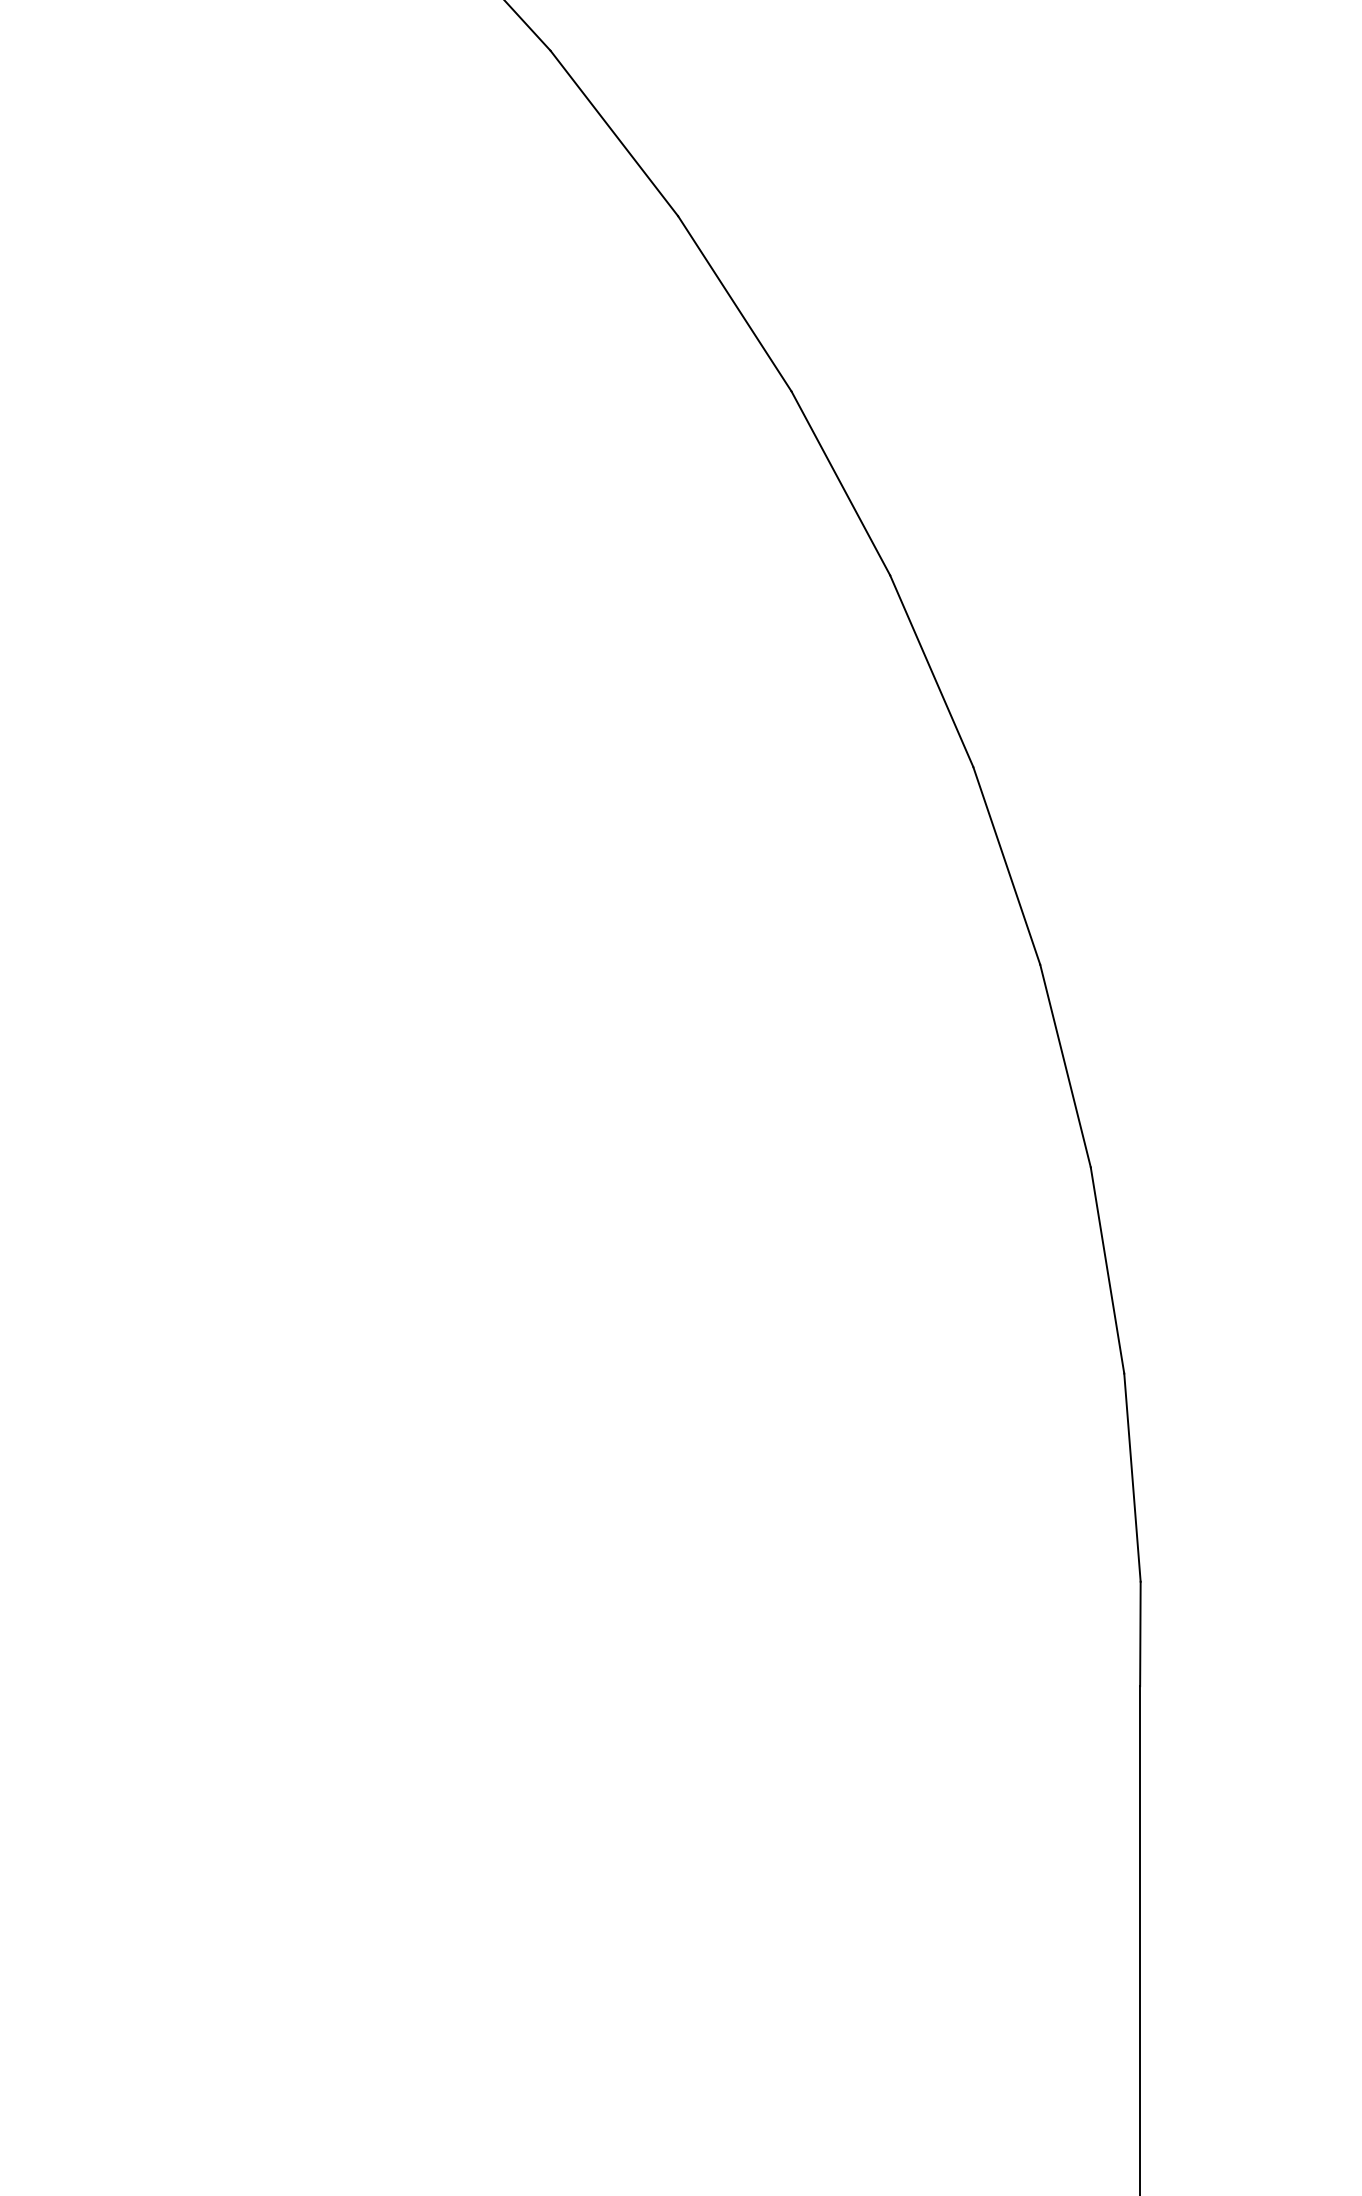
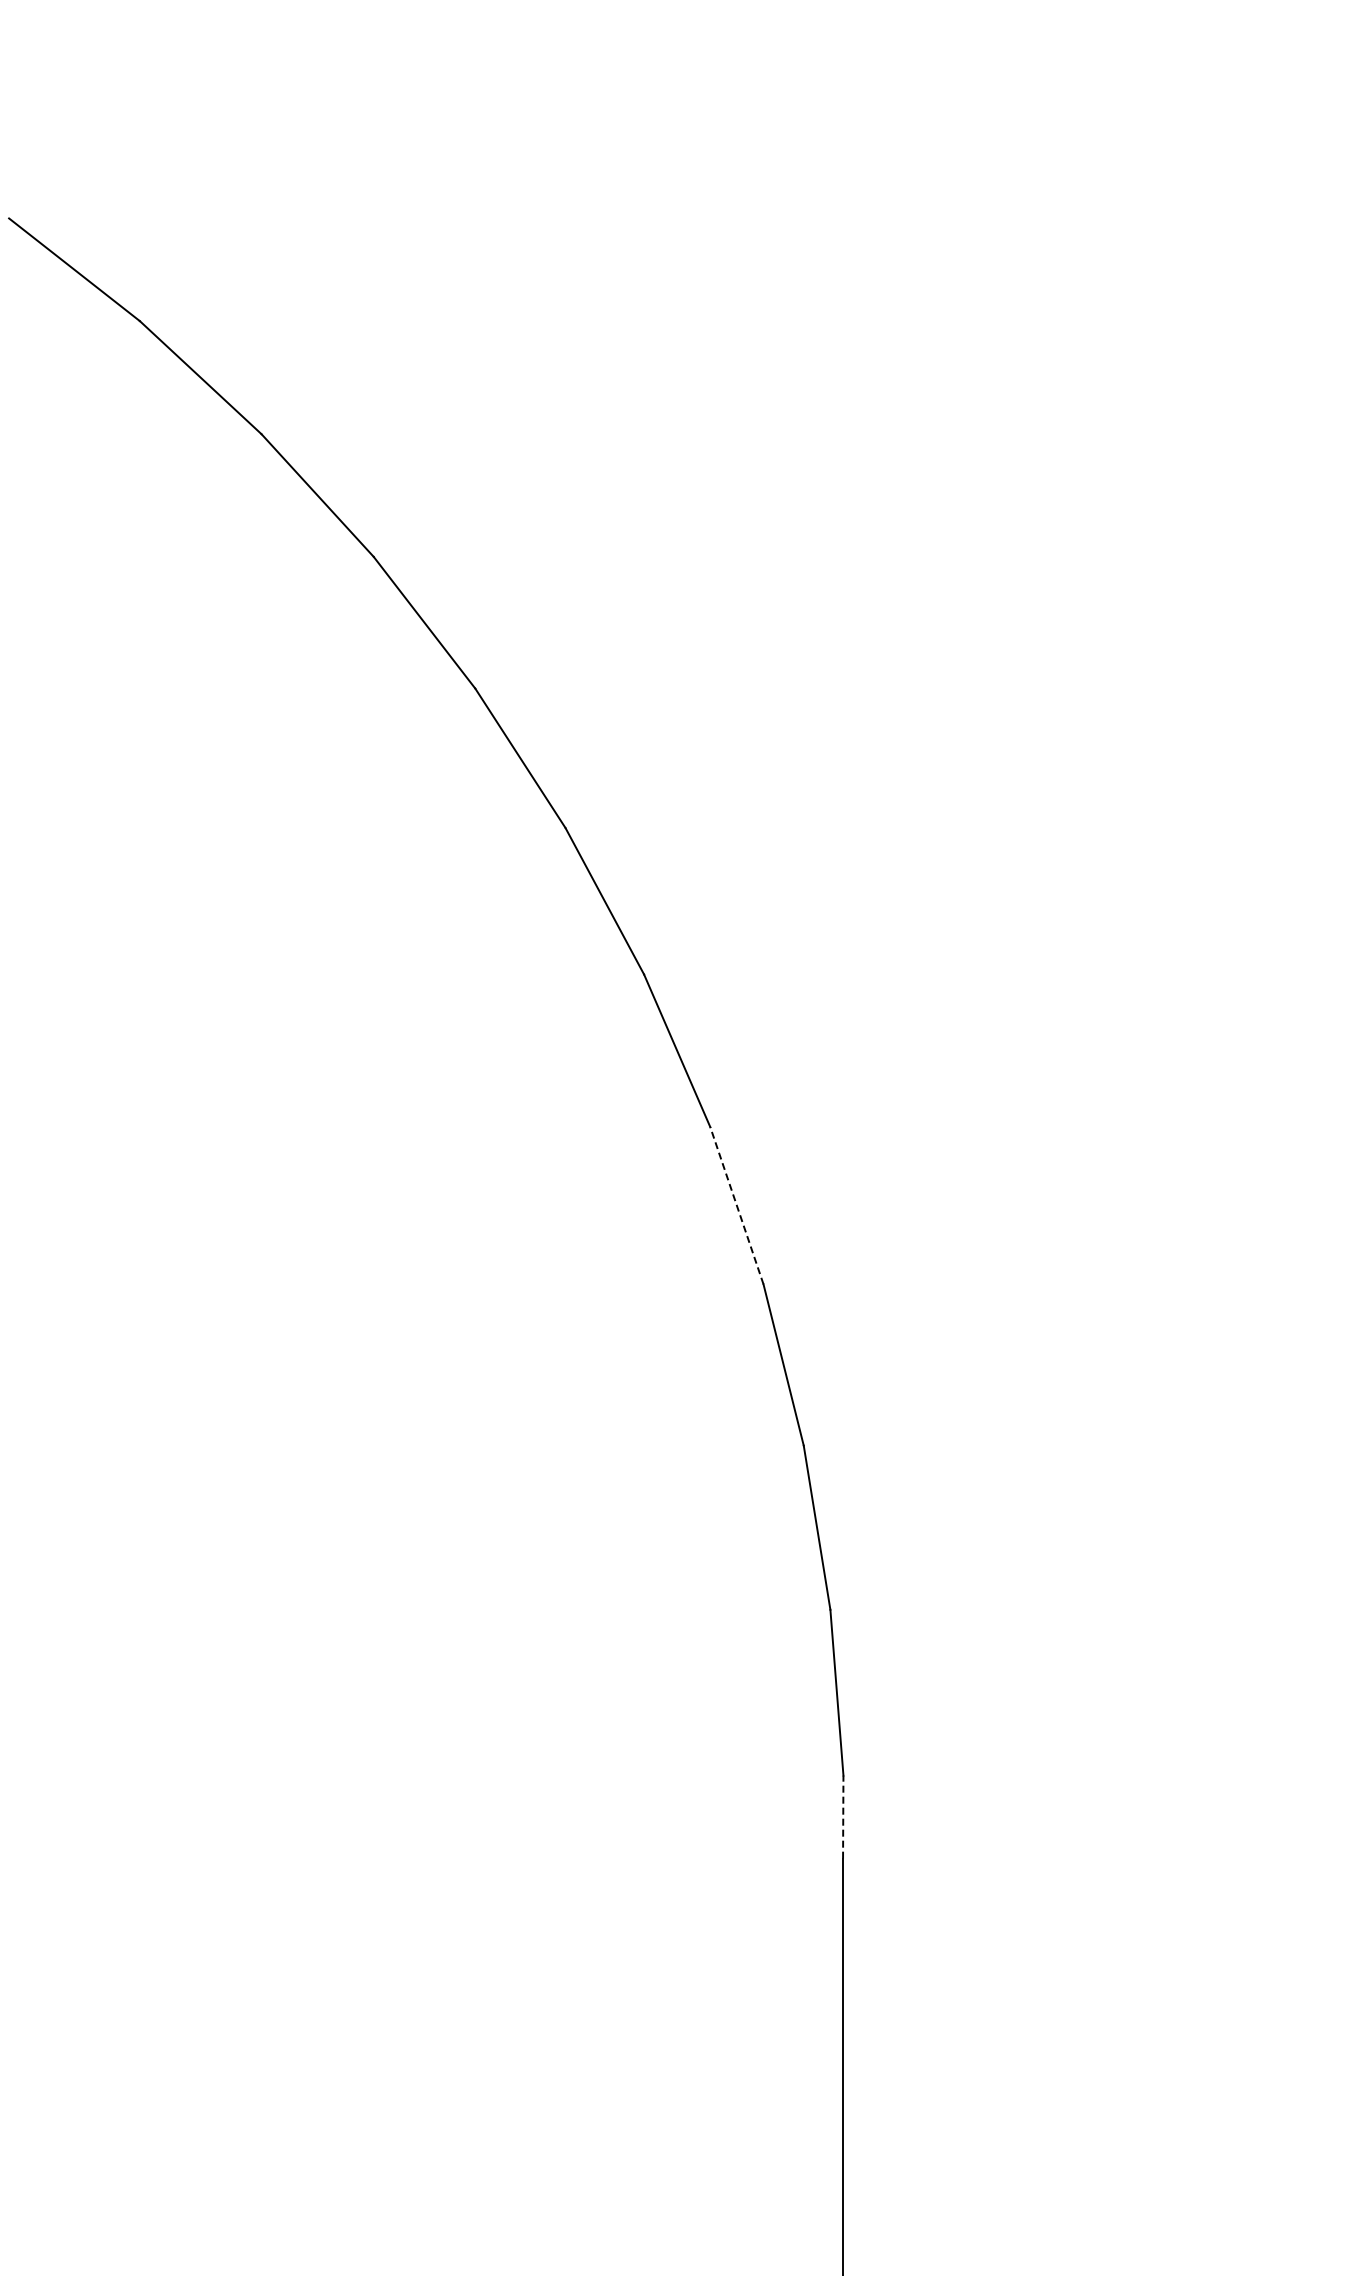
line: (1006, 865) -> (736, 1205), solid -> dashed
line: (1140, 1634) -> (843, 1817), solid -> dashed

